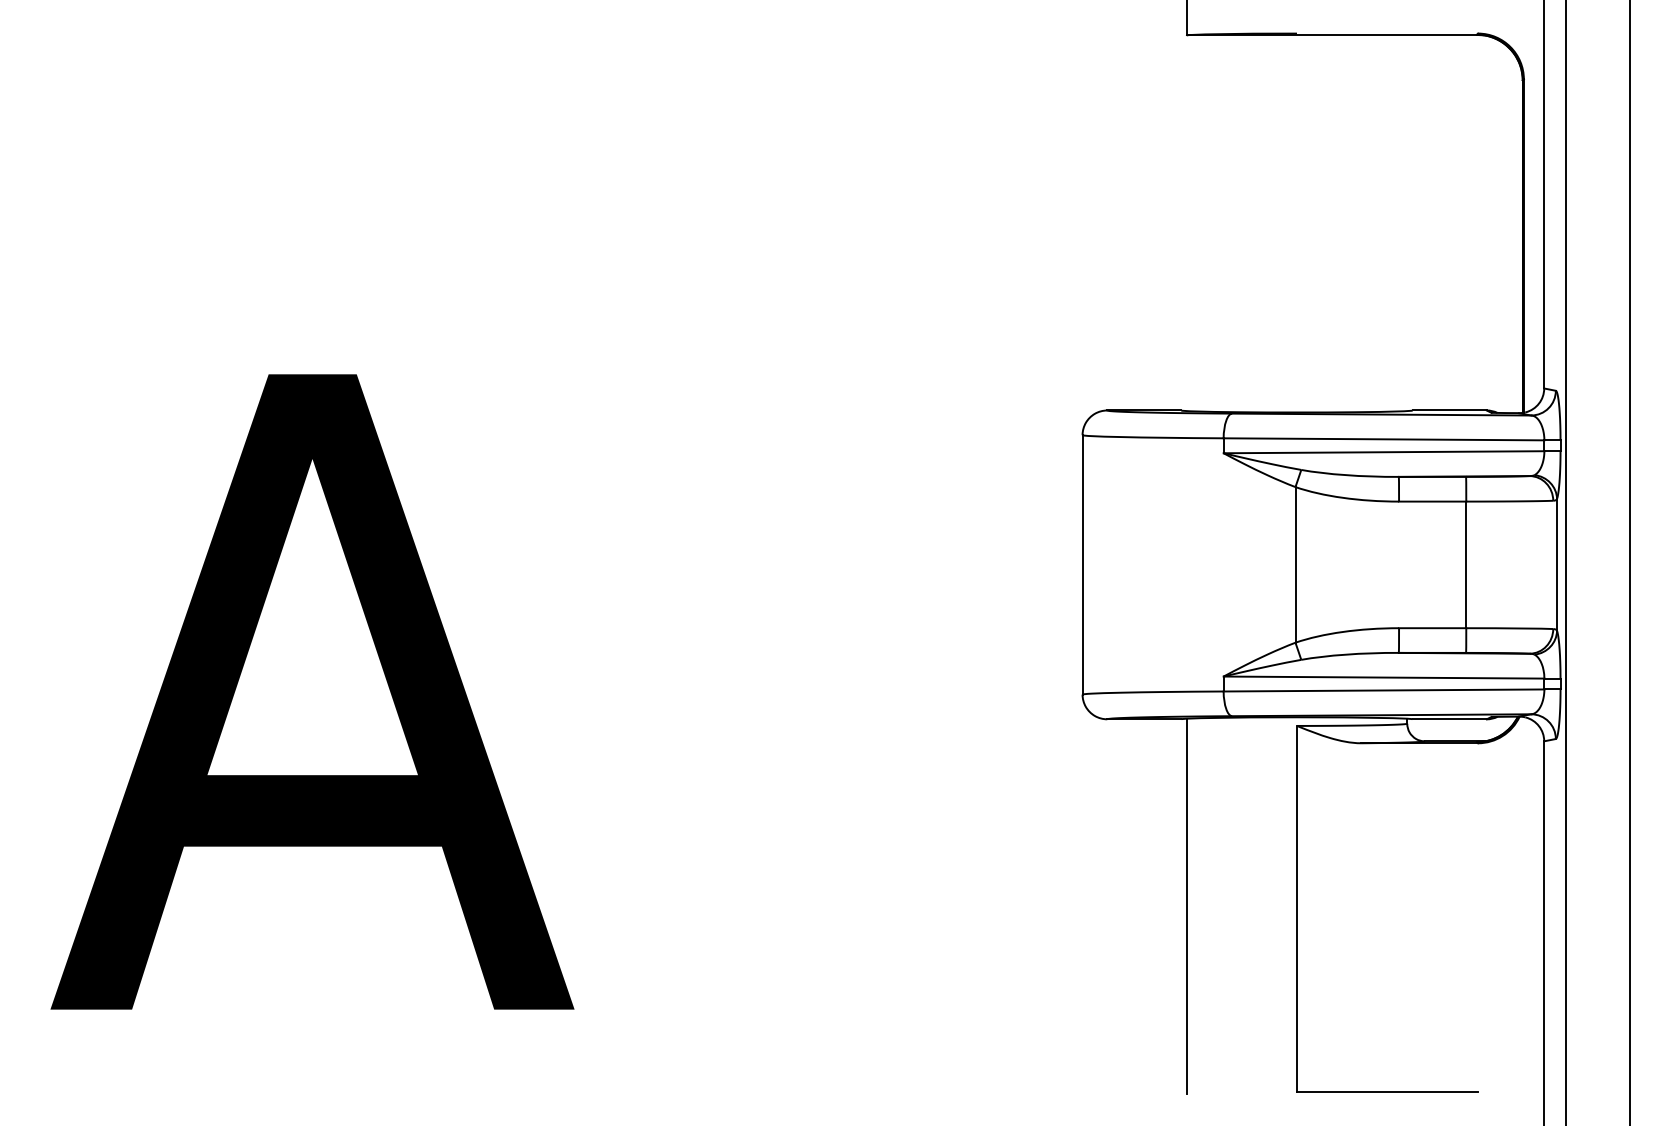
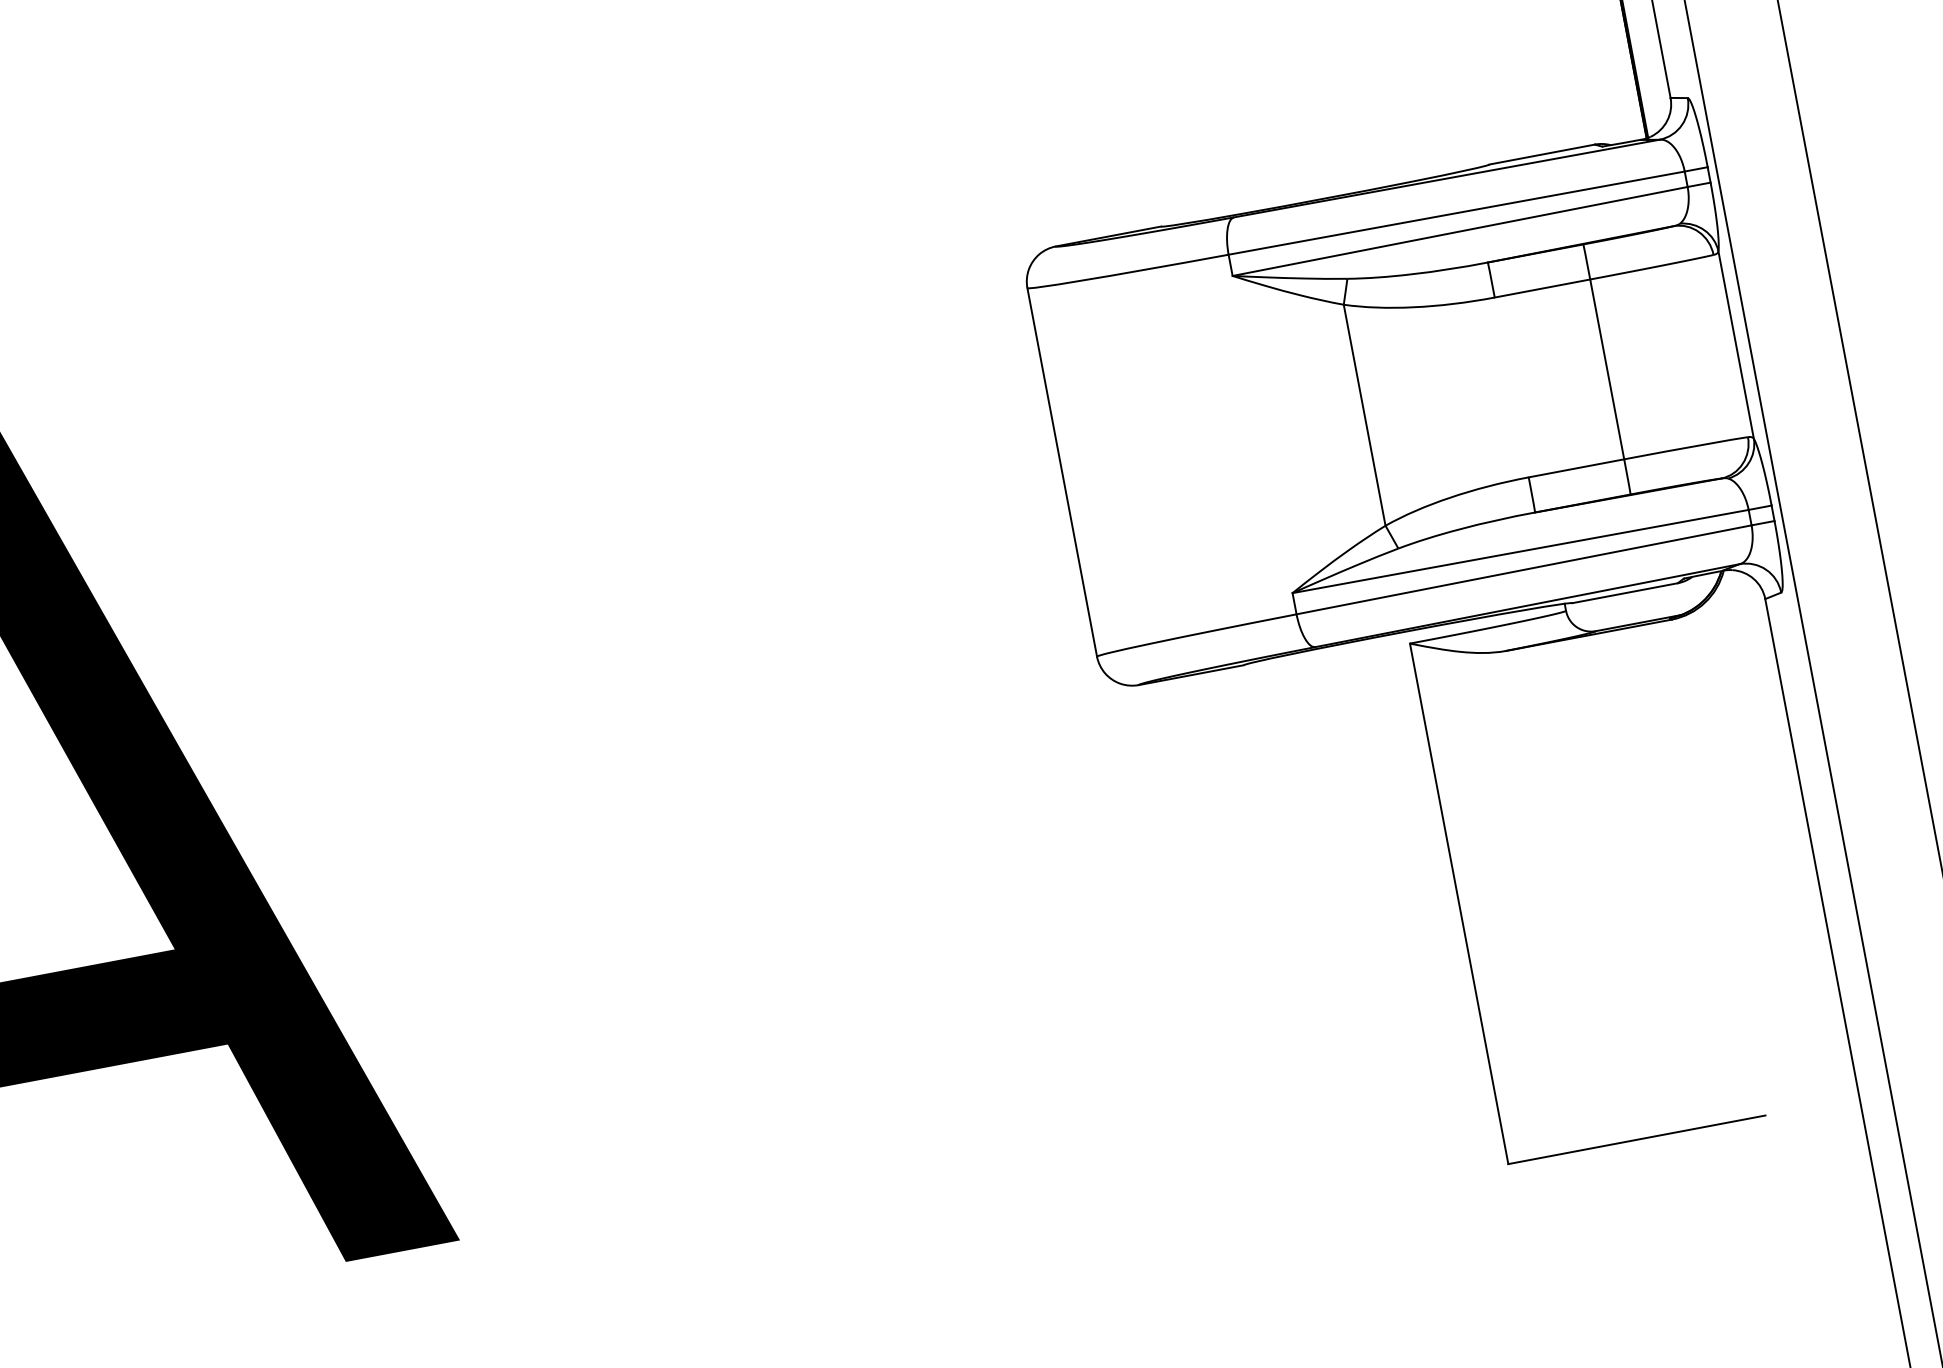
line: (1186, 906) -> (1301, 929), removed

